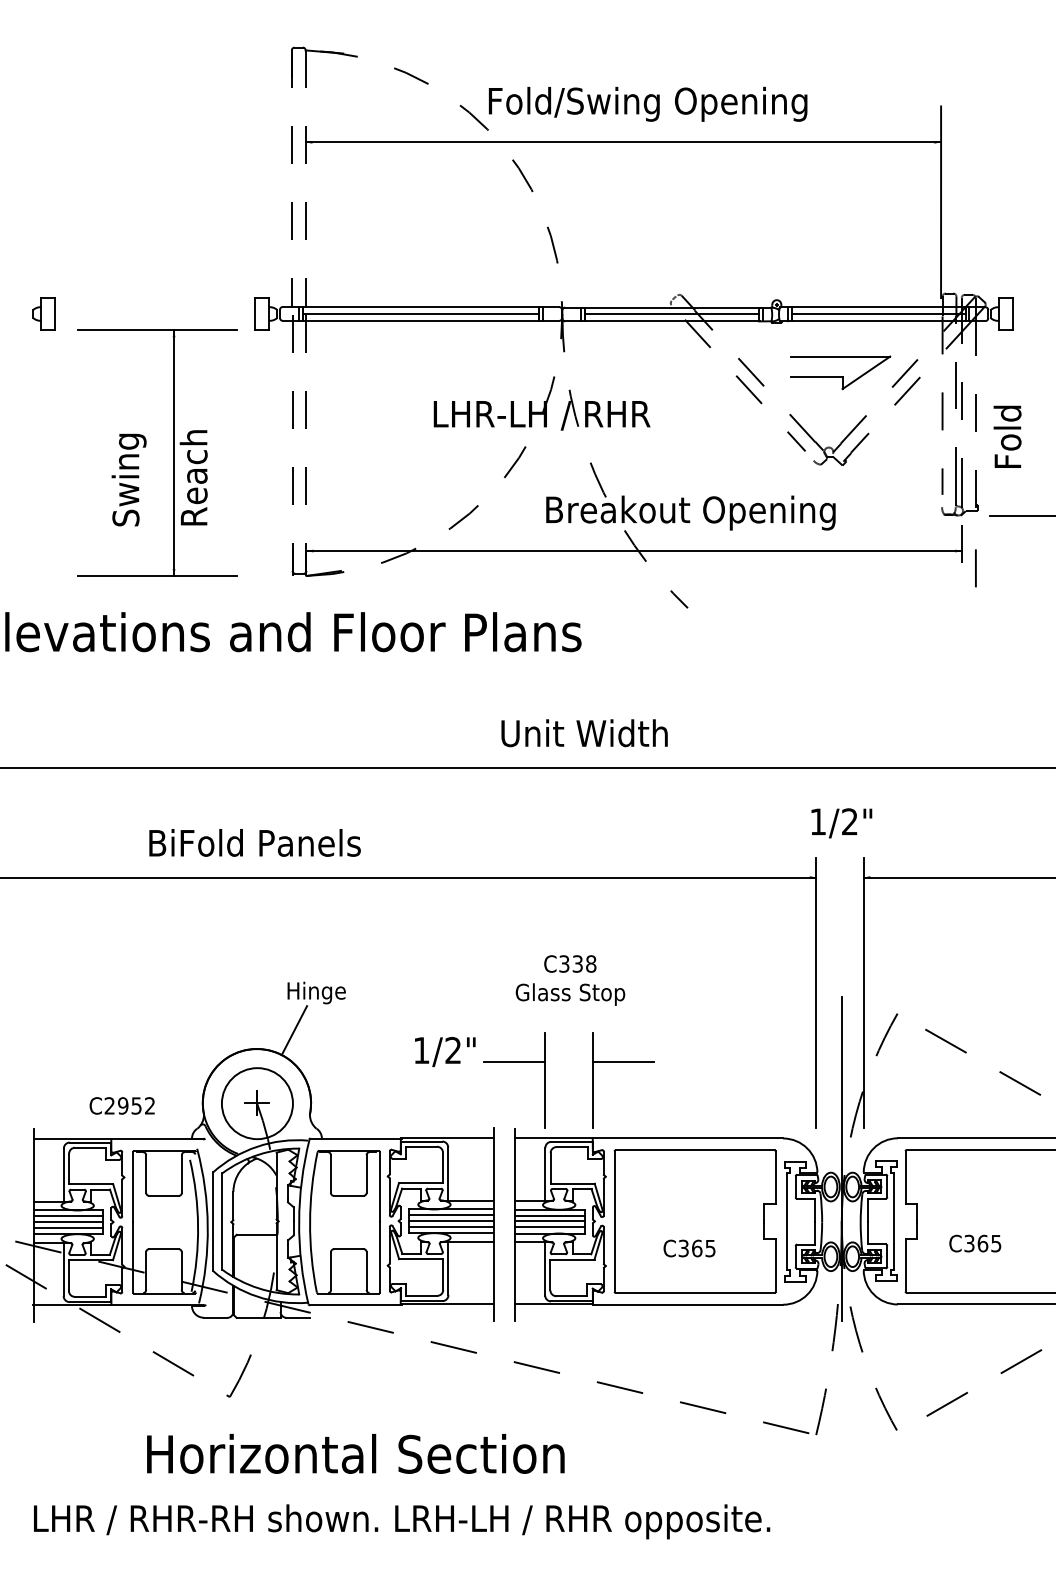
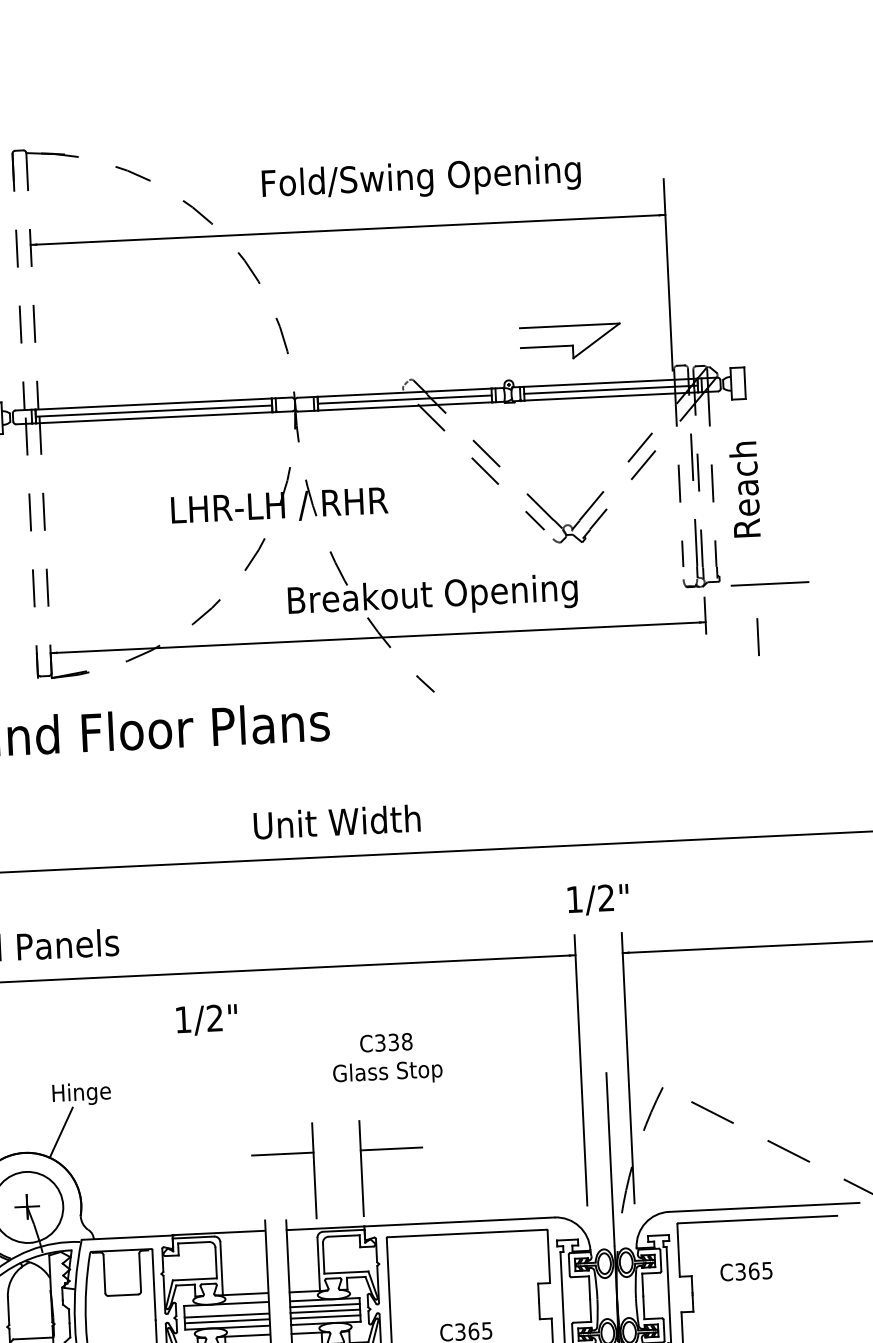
text: (648, 103) -> (421, 178), moved
part: (840, 372) -> (570, 341), moved
text: (1007, 418) -> (744, 487), Fold -> Reach
line: (975, 568) -> (757, 637), moved
text: (570, 980) -> (387, 1059), moved
text: (445, 1051) -> (207, 1019), moved
line: (450, 1215) -> (225, 1310), removed
text: (975, 1243) -> (746, 1271), moved

